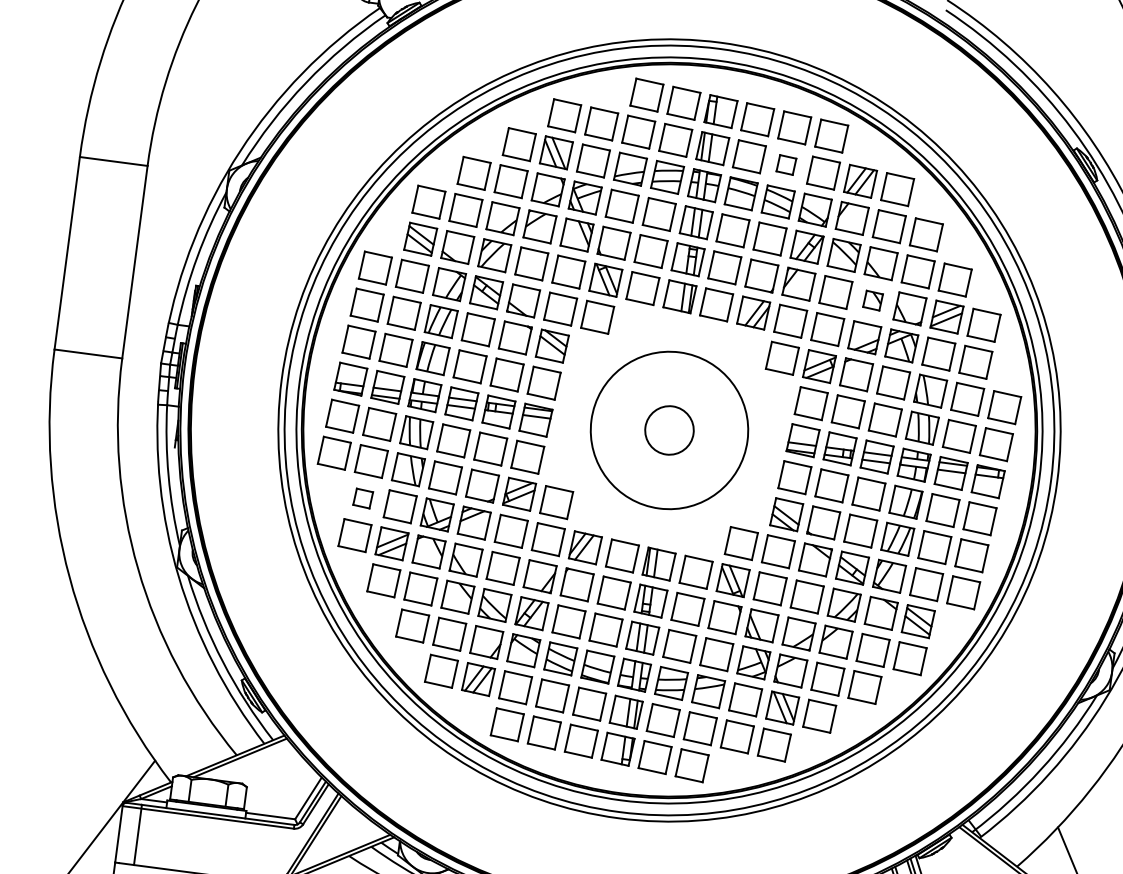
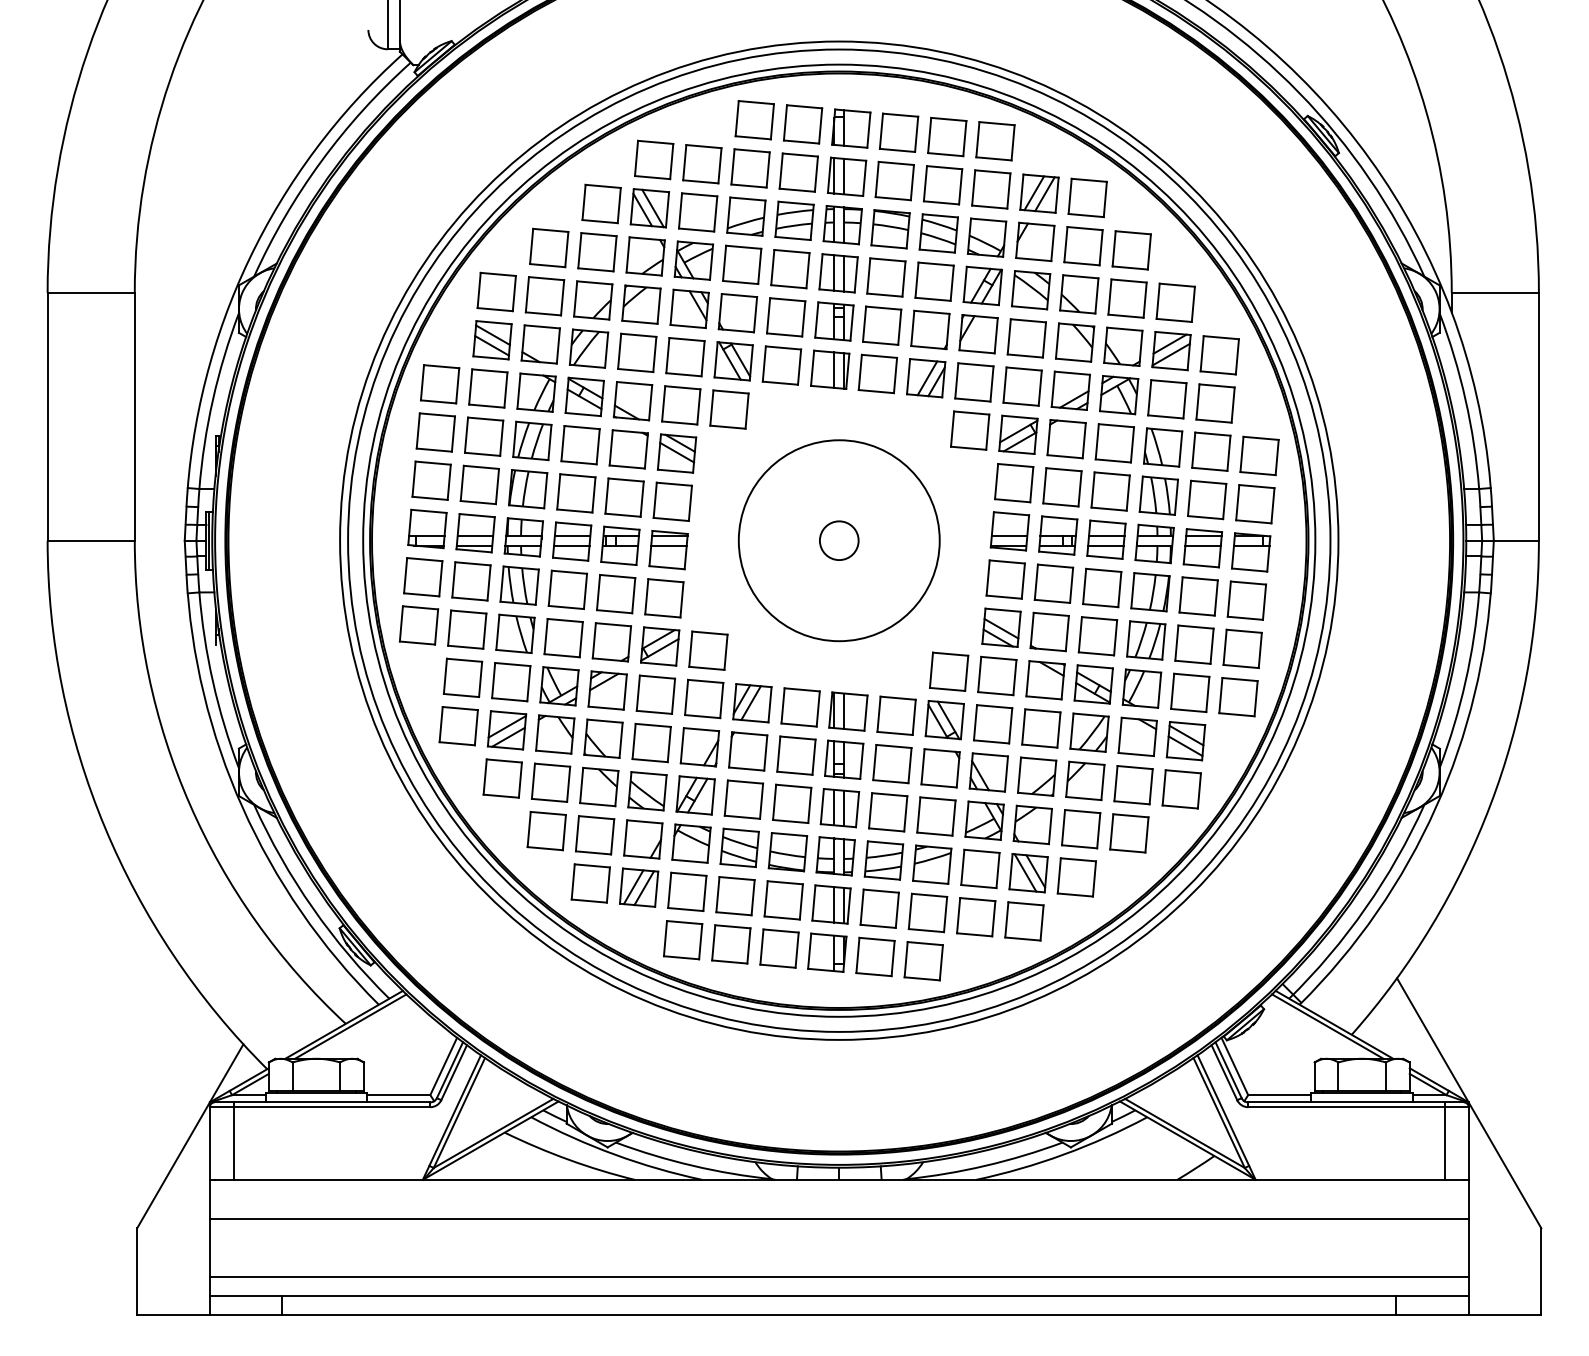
part: (786, 165) -> (942, 185), size x1.67
part: (873, 300) -> (1075, 342), size x1.67
circle: (668, 430) -> (838, 540), size x0.62
part: (362, 498) -> (462, 677), size x1.67

